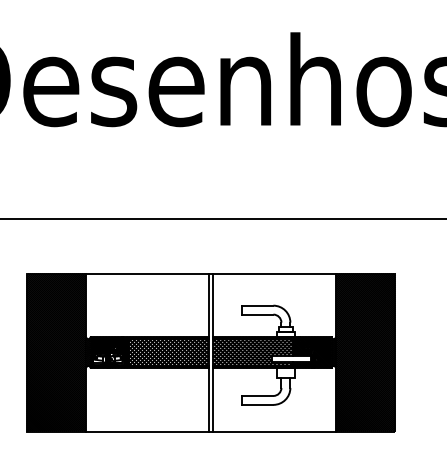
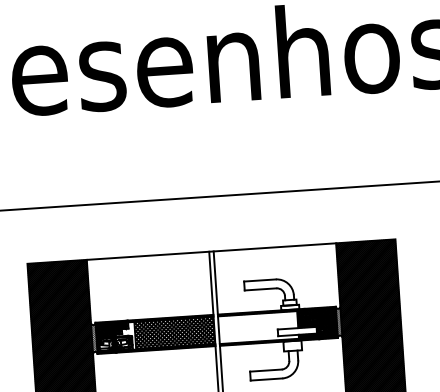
hatch: (119, 352) -> (125, 336), removed
hatch: (252, 352) -> (258, 327), removed

